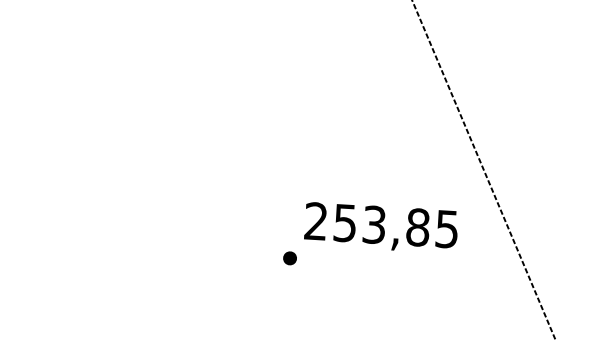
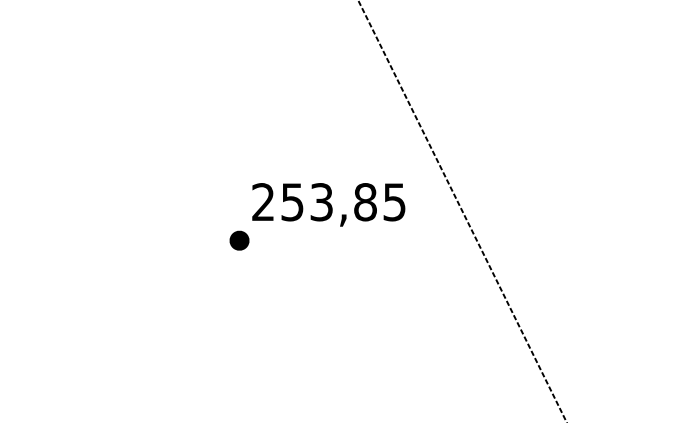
part: (290, 258) -> (239, 240), size x1.43

